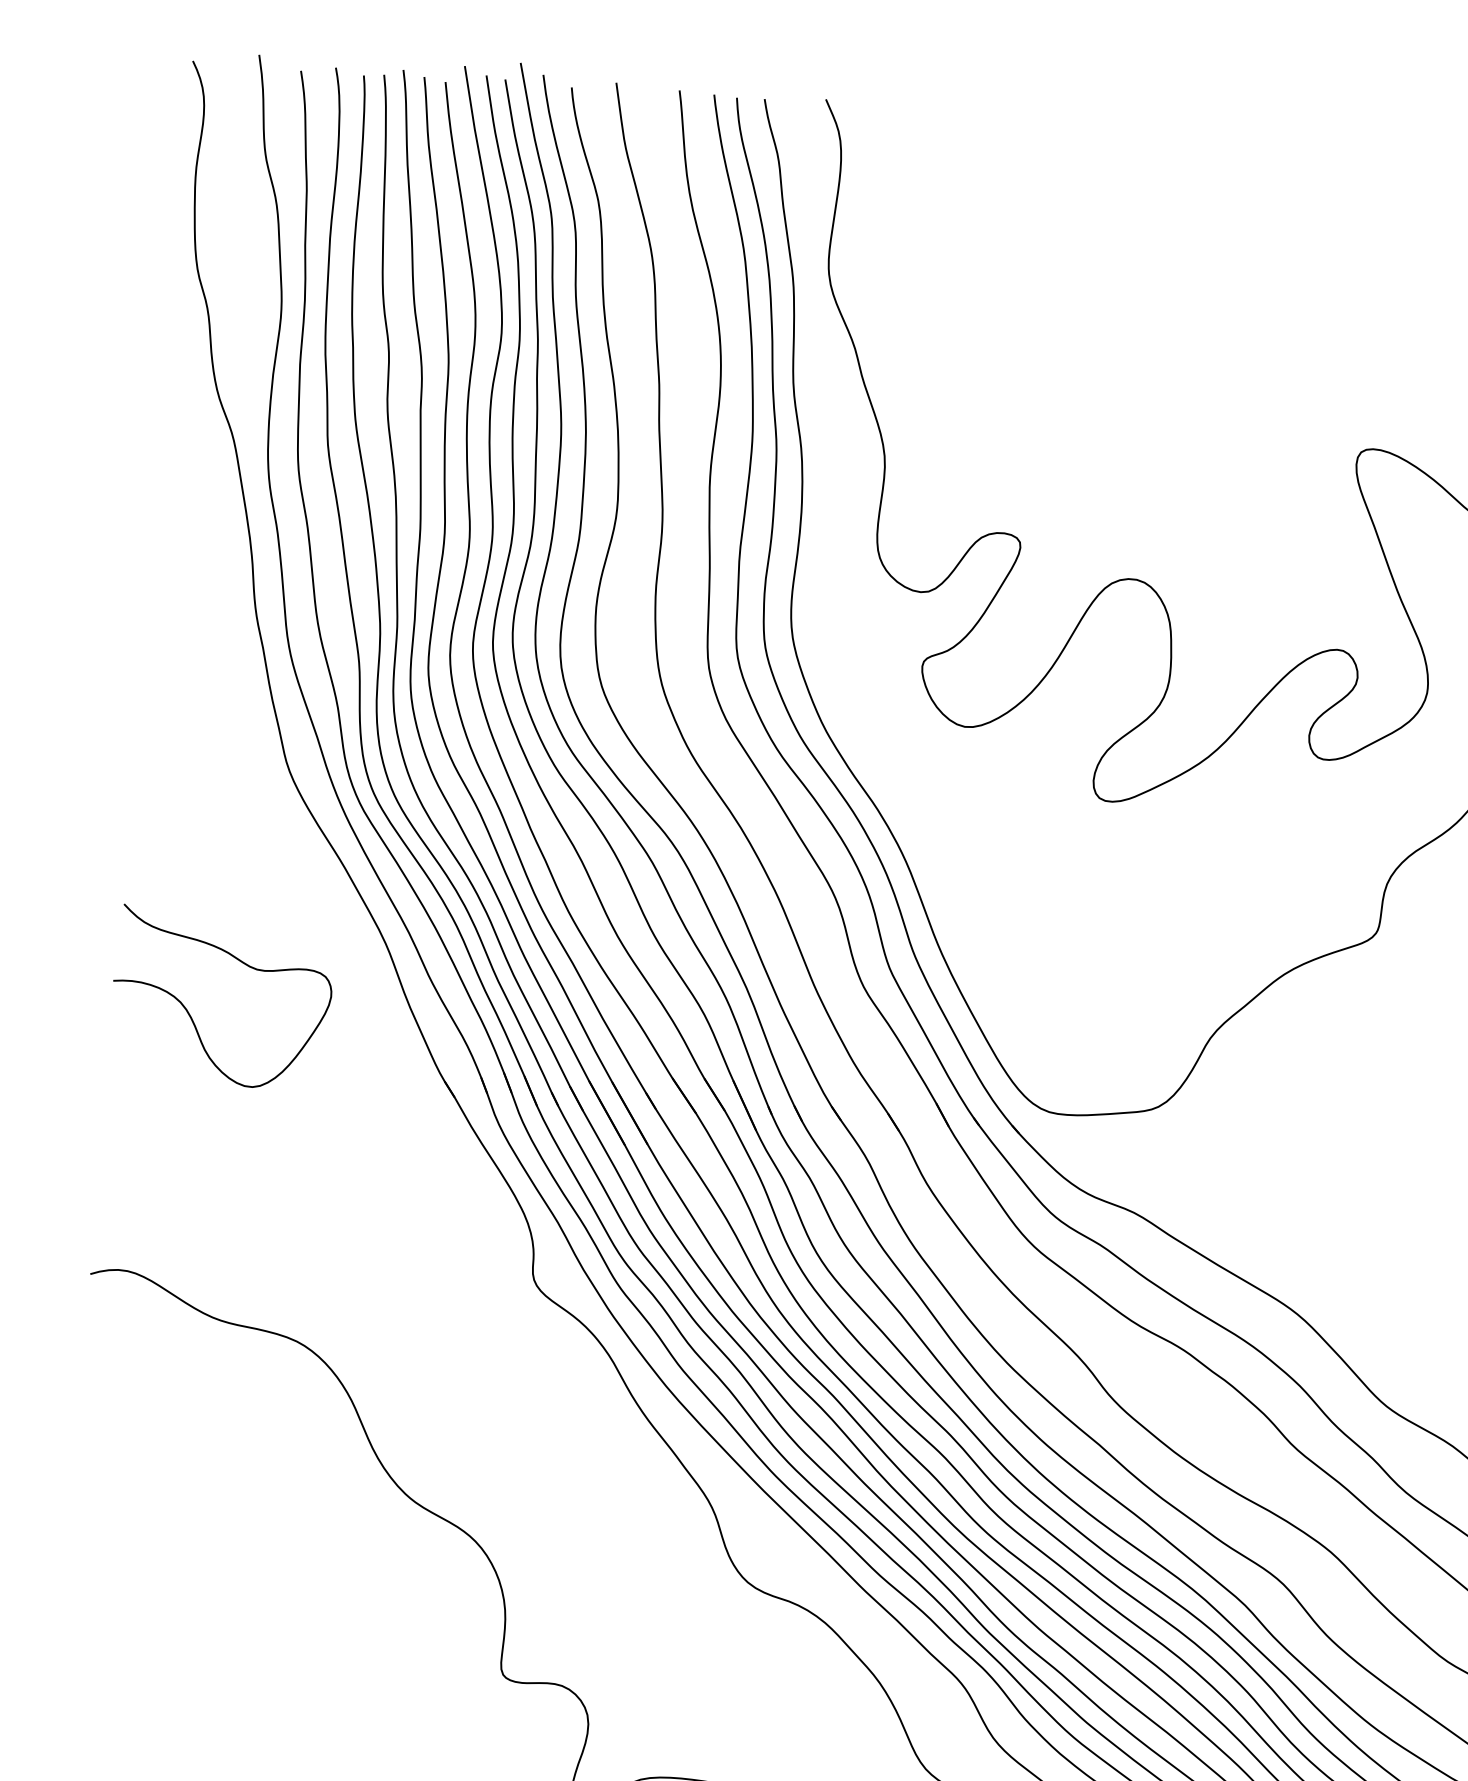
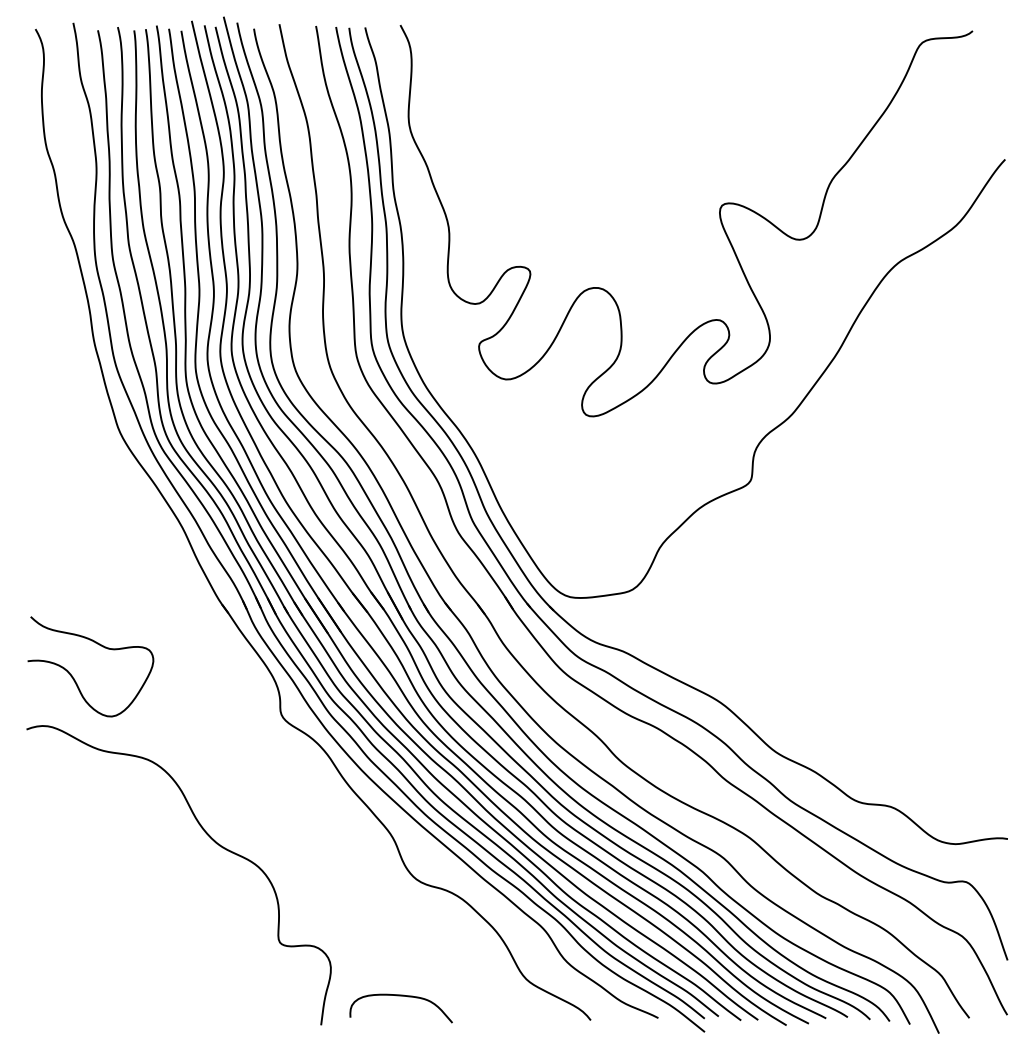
curve: (190, 1012) -> (73, 676), moved

